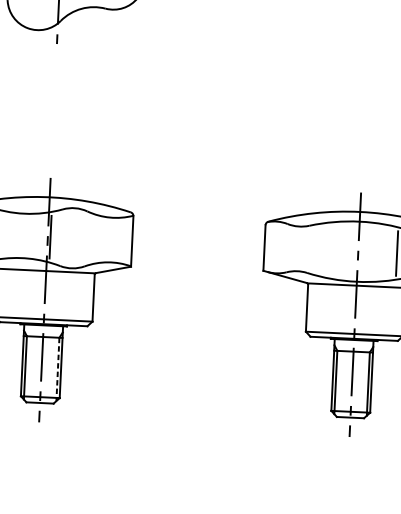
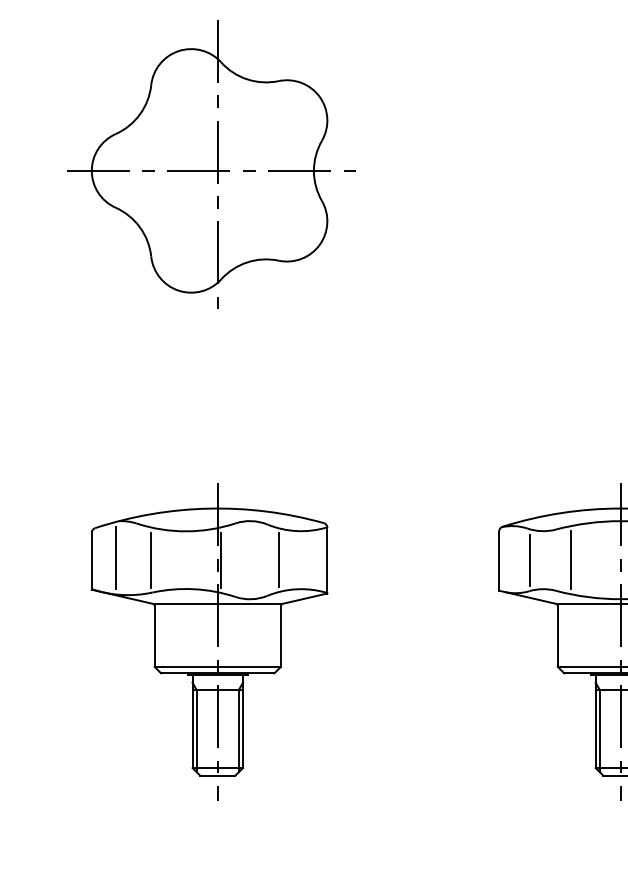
line: (94, 238) -> (278, 559), added
line: (288, 247) -> (530, 559), added
line: (319, 250) -> (570, 560), added
line: (57, 369) -> (238, 731), dashed -> solid

